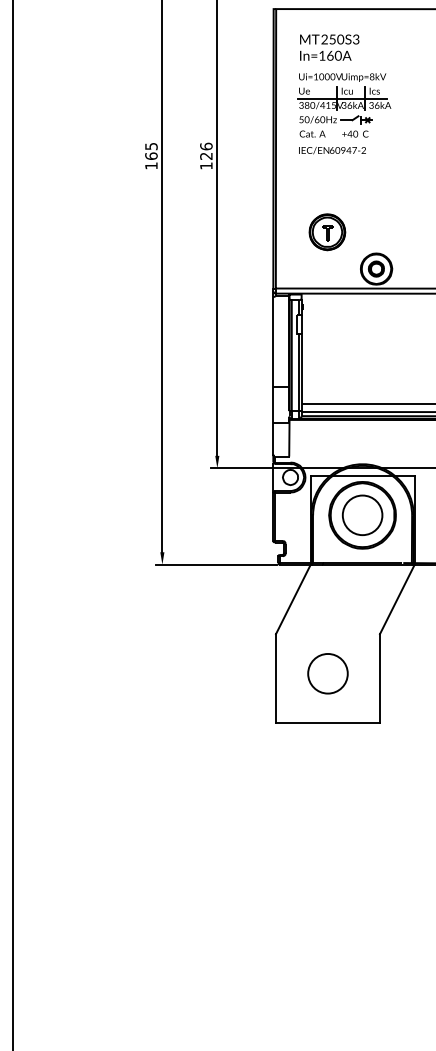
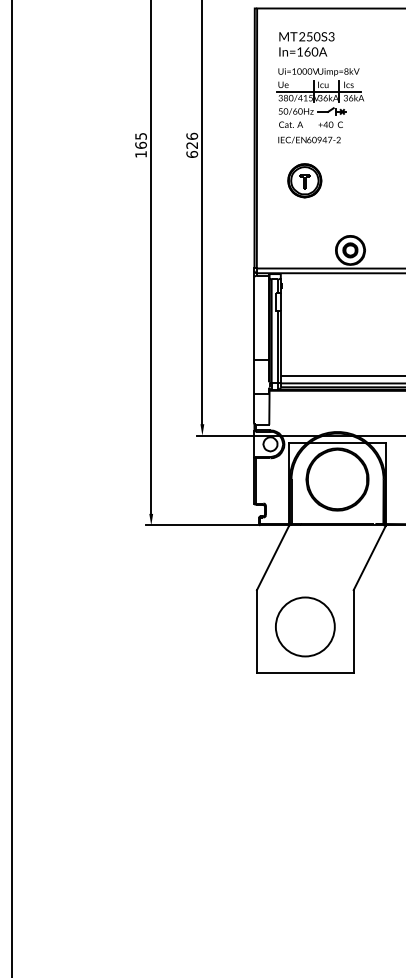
text: (206, 165) -> (192, 154), 126 -> 626
part: (327, 232) -> (304, 181), moved
circle: (362, 514) -> (337, 478), removed
circle: (327, 673) -> (304, 626), size x1.6

